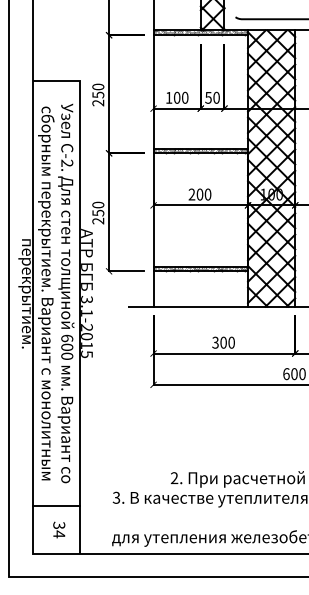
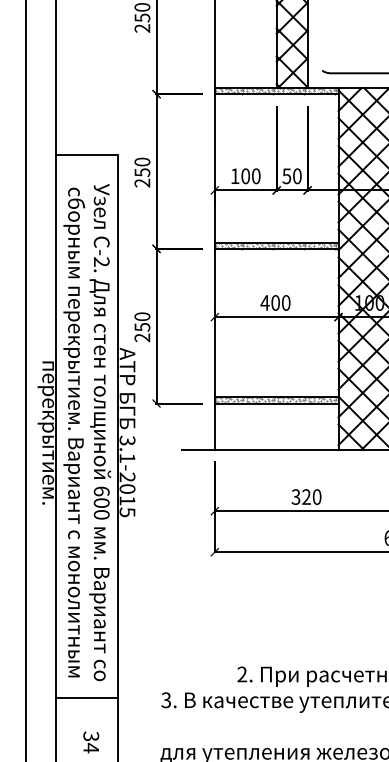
text: (191, 194) -> (264, 302), 200 -> 400
text: (223, 342) -> (306, 496), 300 -> 320
line: (55, 506) -> (86, 698), moved

